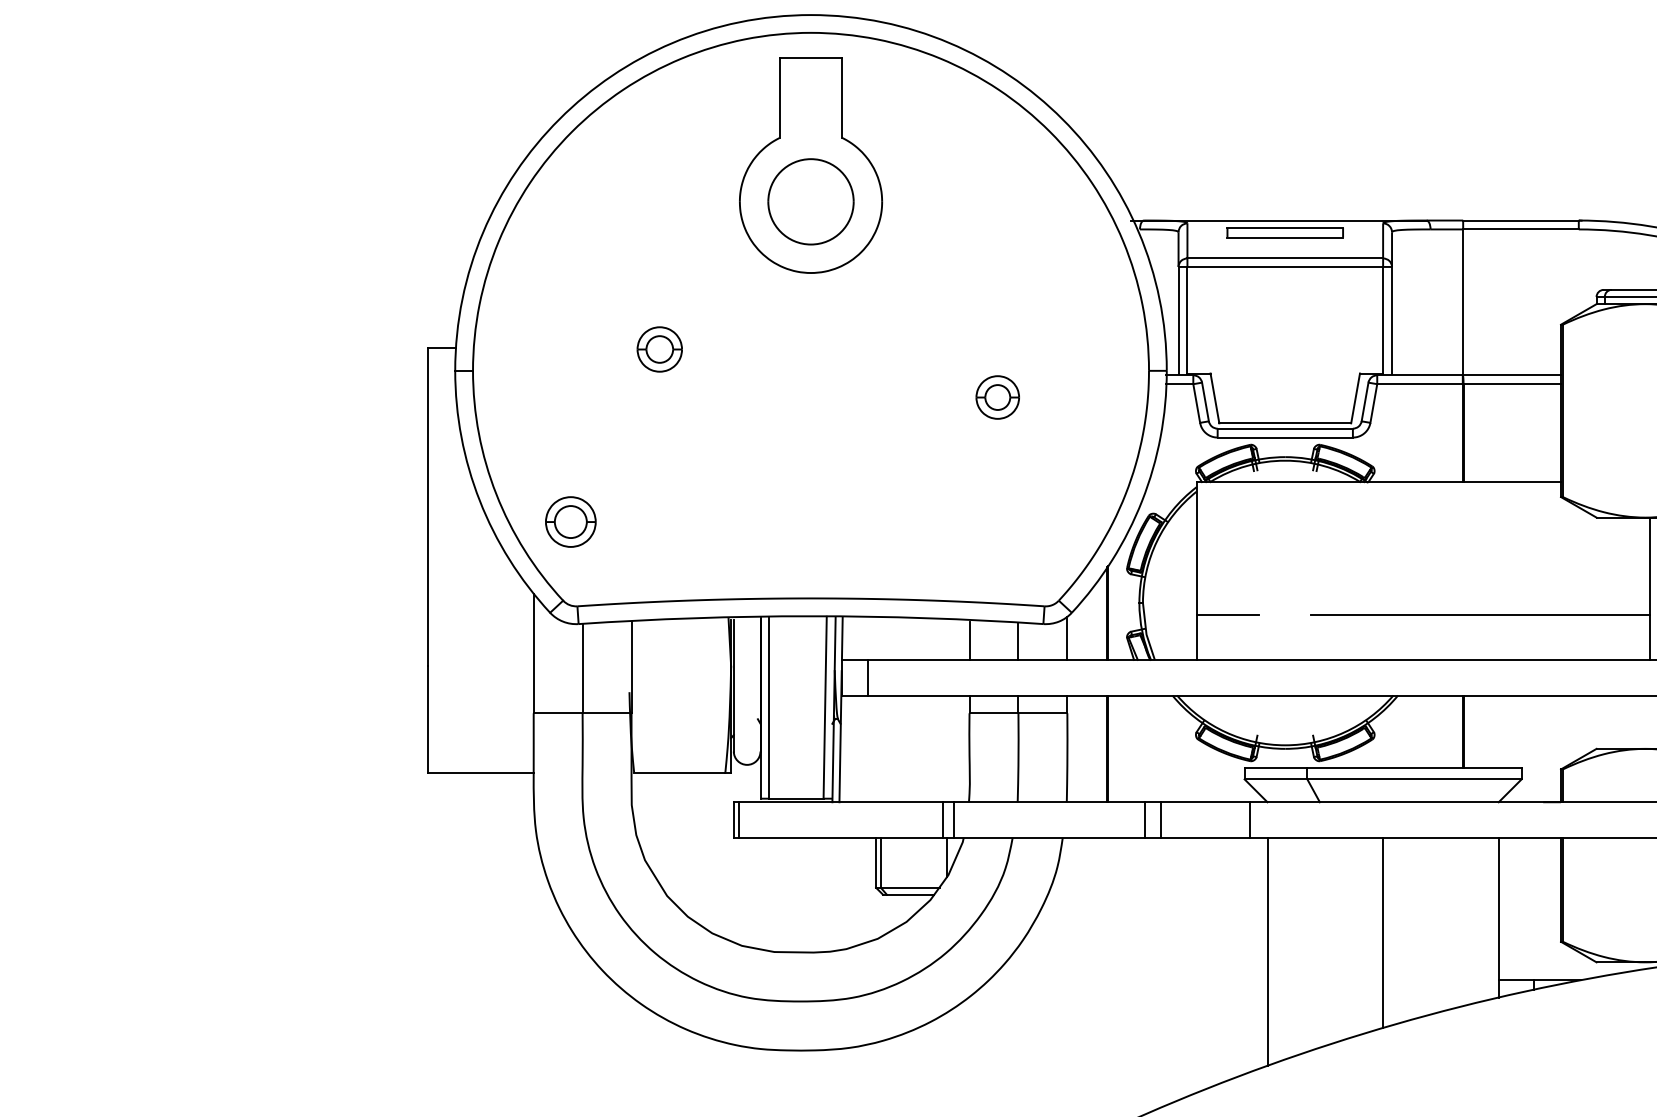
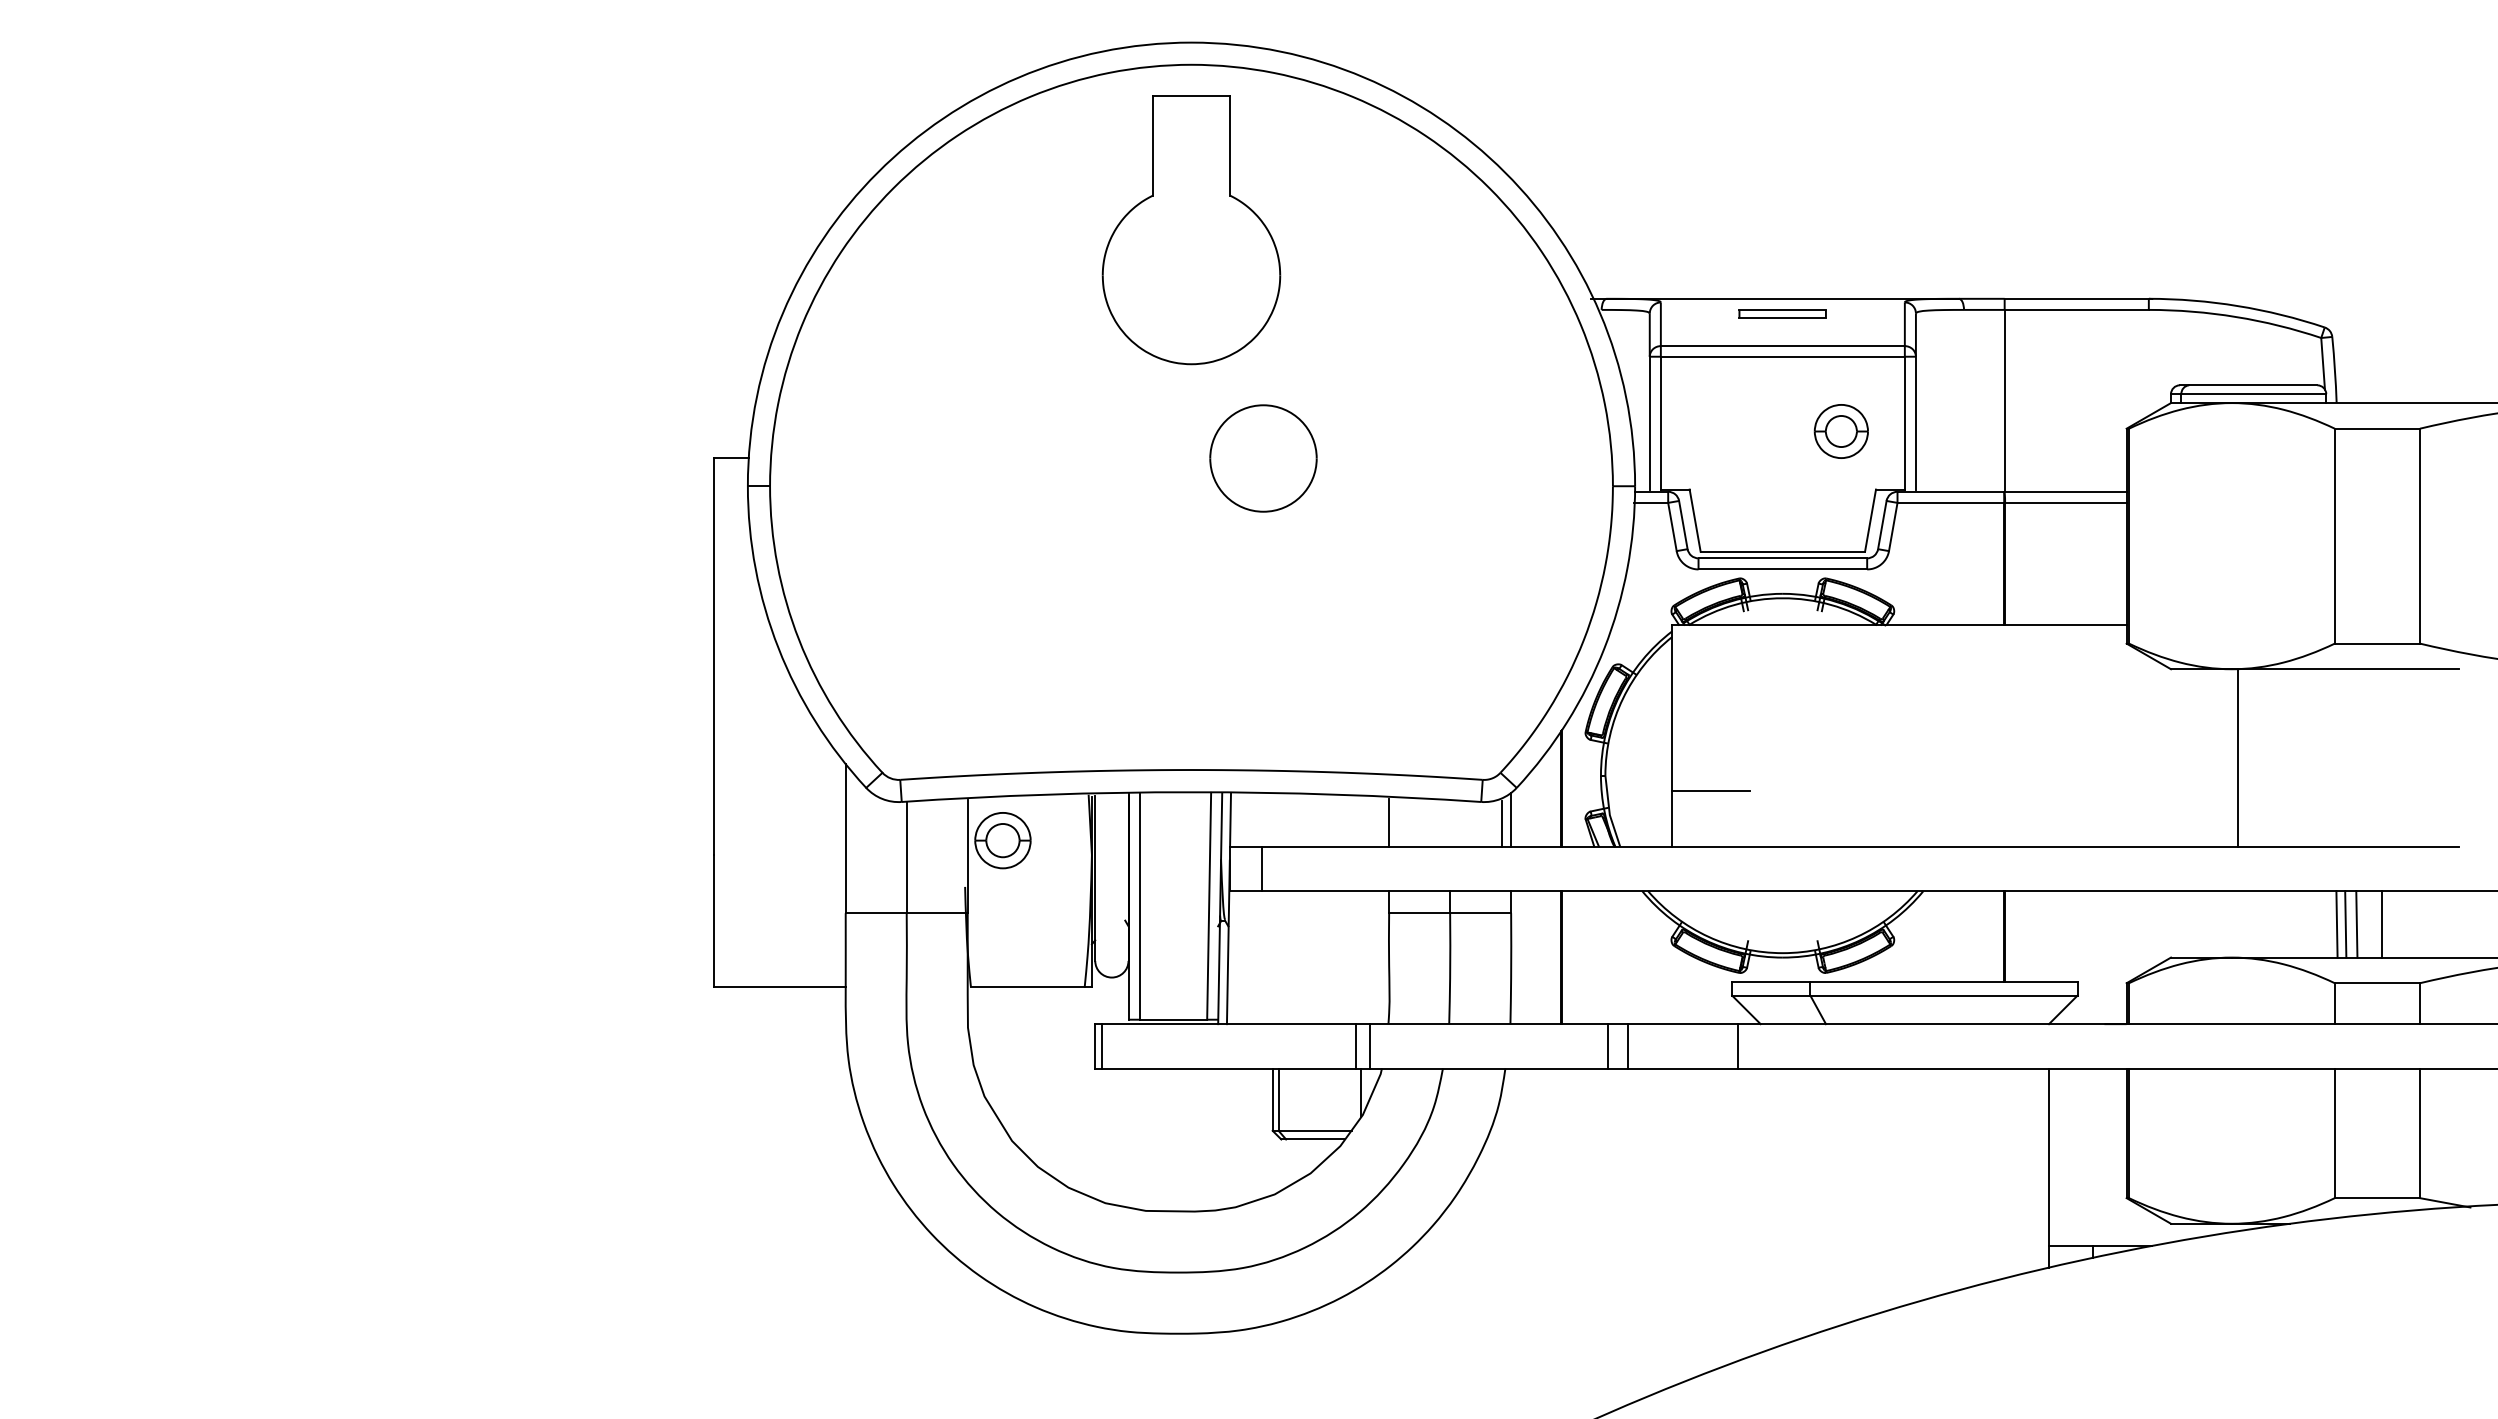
part: (811, 201) -> (1263, 458), moved
part: (1284, 232) -> (1782, 313), size x0.6
part: (659, 349) -> (1002, 840), moved
part: (997, 397) -> (1840, 431), moved
part: (570, 521) -> (891, 674), removed
line: (1480, 615) -> (2026, 791), removed
line: (1018, 641) -> (1502, 823), moved
line: (1382, 932) -> (1904, 1186), removed
line: (1267, 951) -> (1760, 1210), removed

